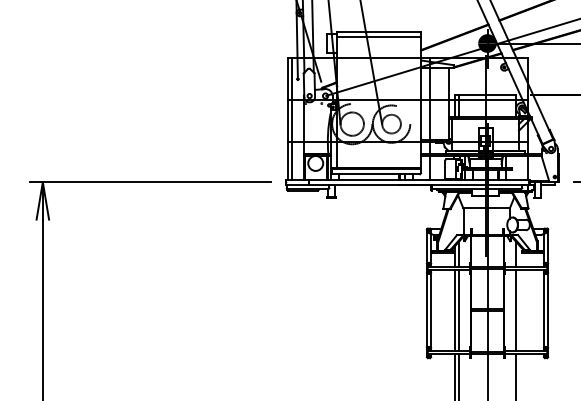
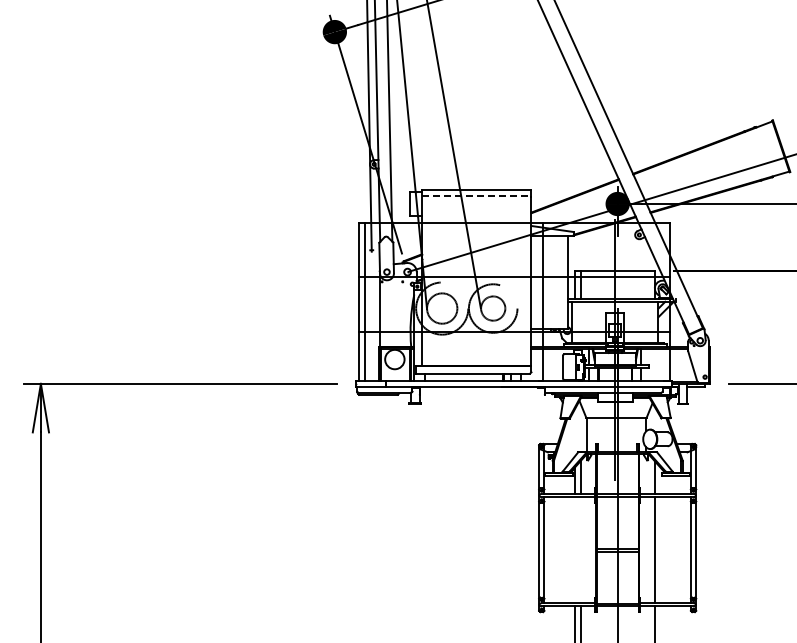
line: (378, 36) -> (476, 195), solid -> dashed
line: (455, 310) -> (575, 550), removed
line: (458, 310) -> (580, 550), removed

